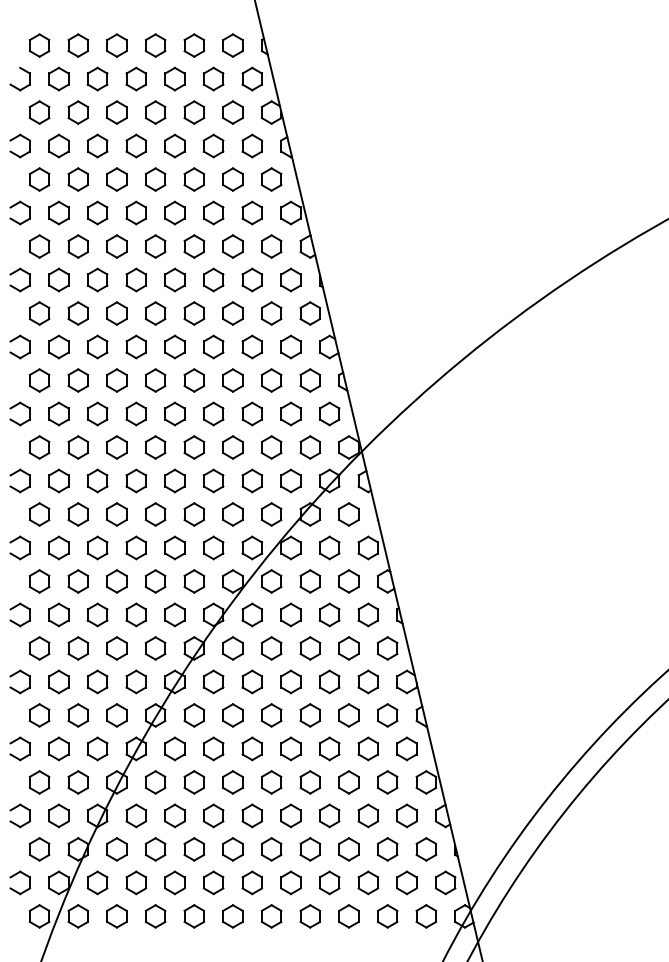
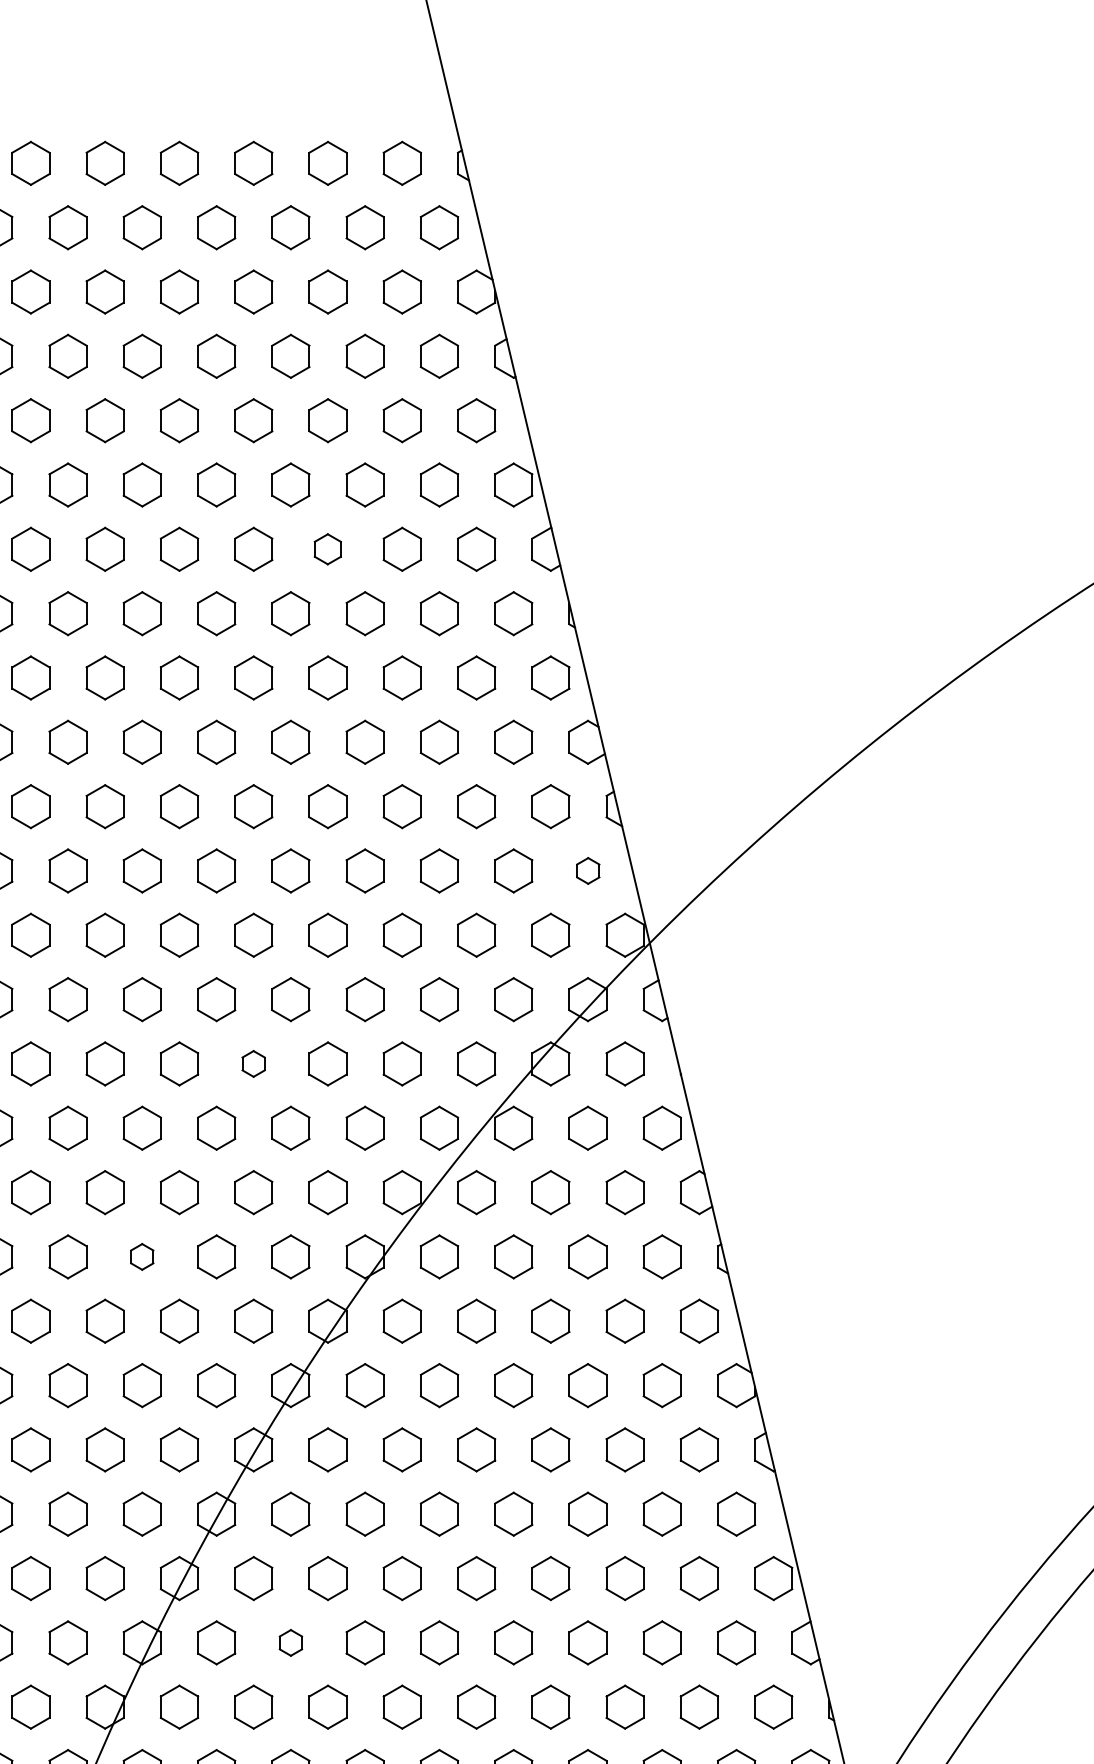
part: (193, 246) -> (326, 549), size x0.7
part: (329, 413) -> (587, 869), size x0.6
part: (155, 514) -> (253, 1063), size x0.6
part: (97, 614) -> (142, 1256), size x0.6
part: (174, 815) -> (290, 1642), size x0.6

